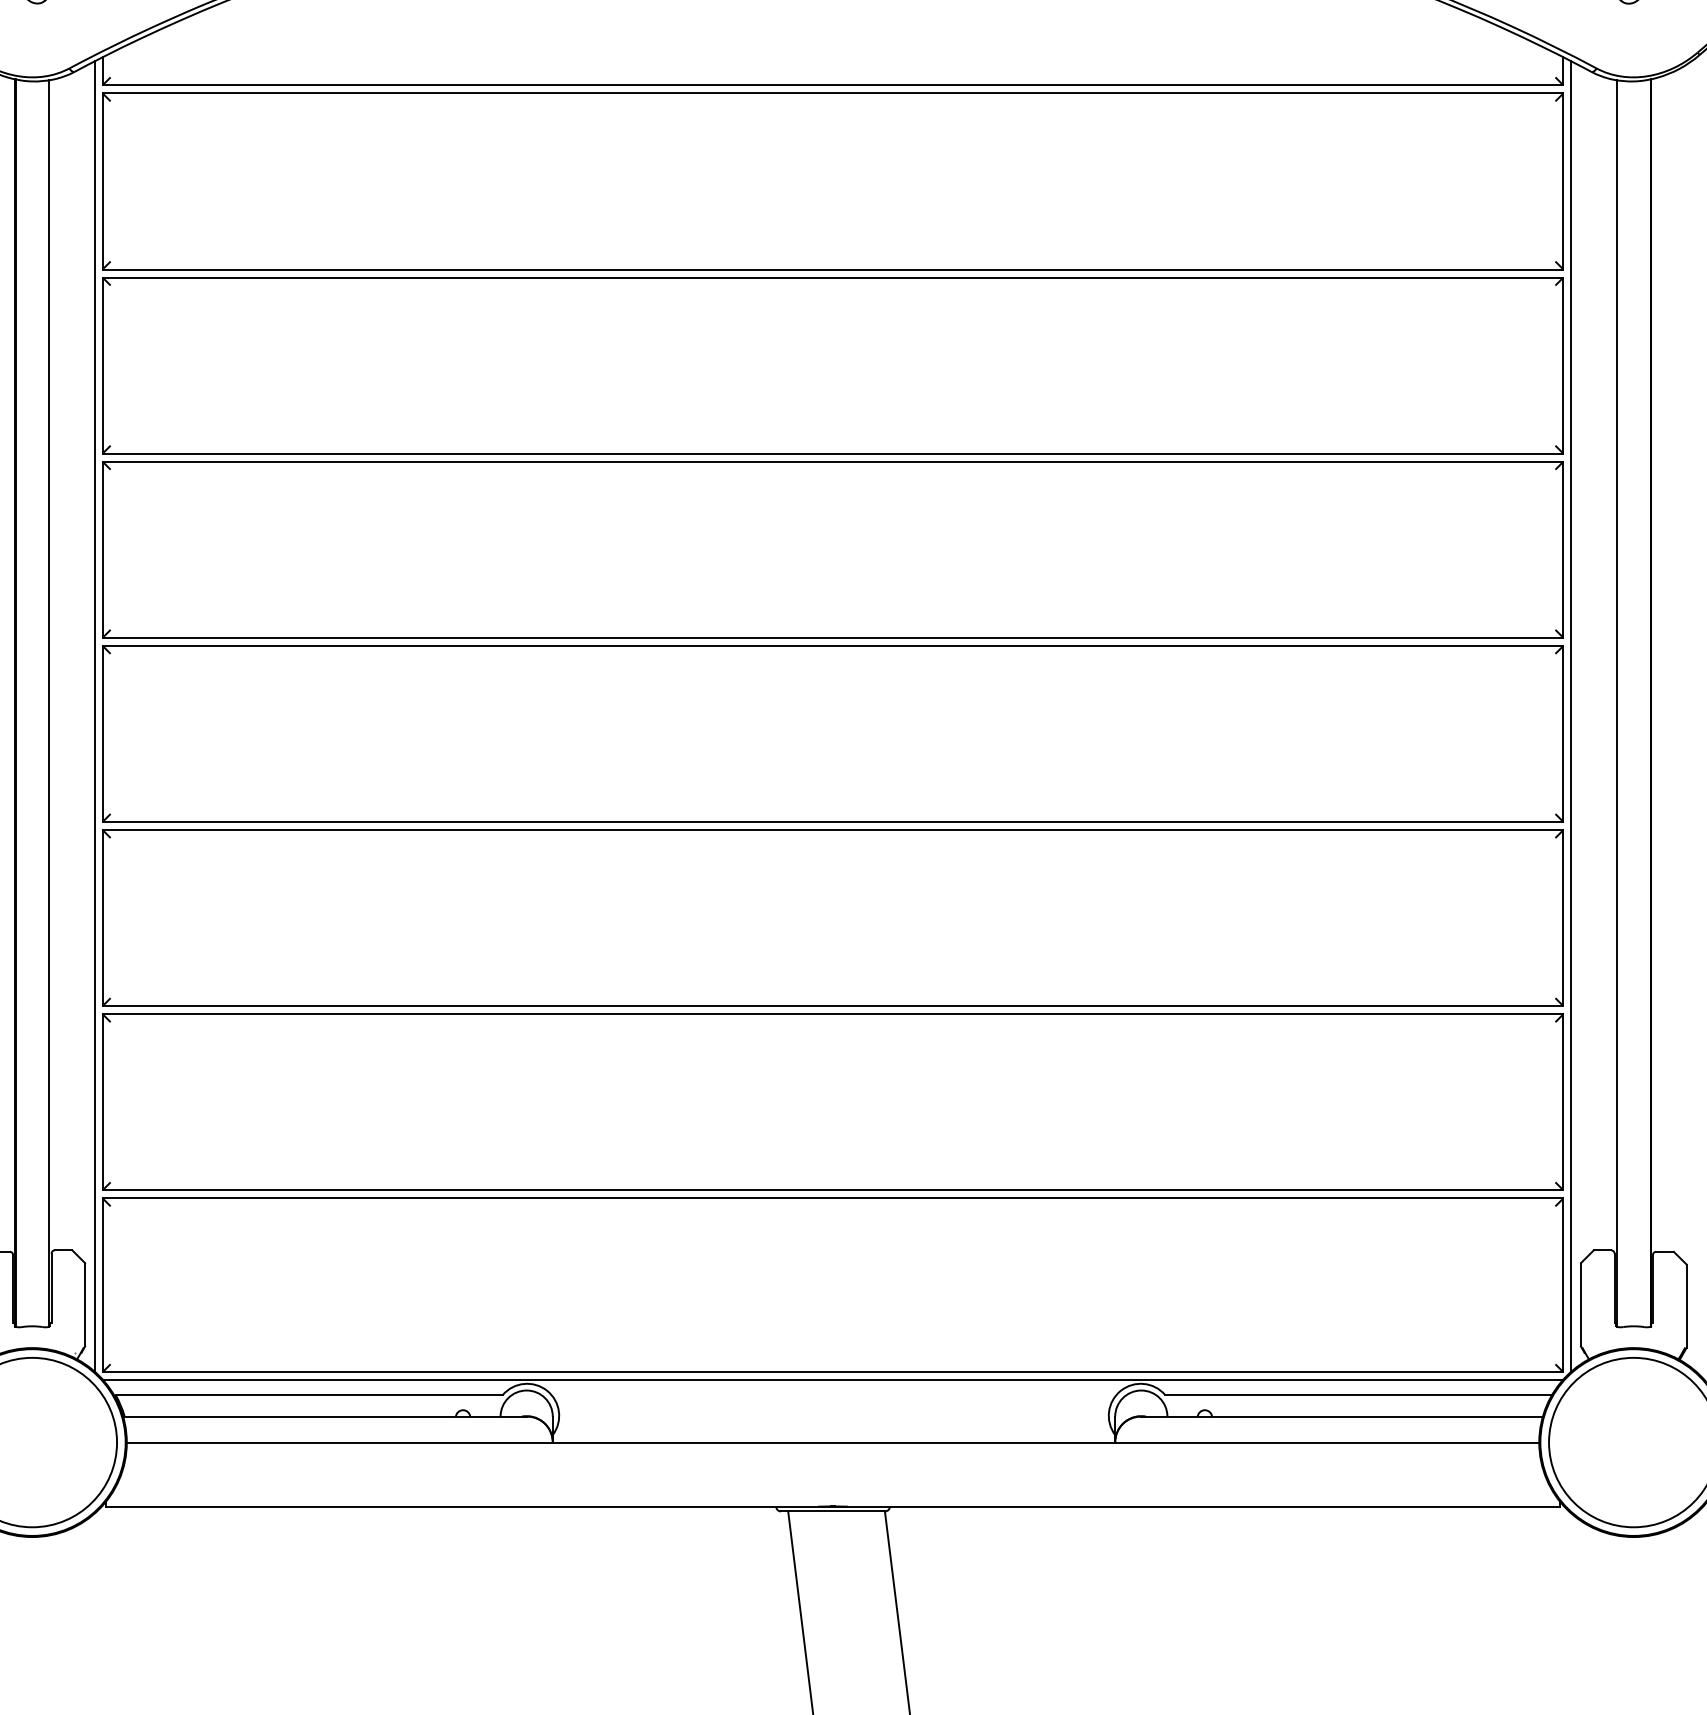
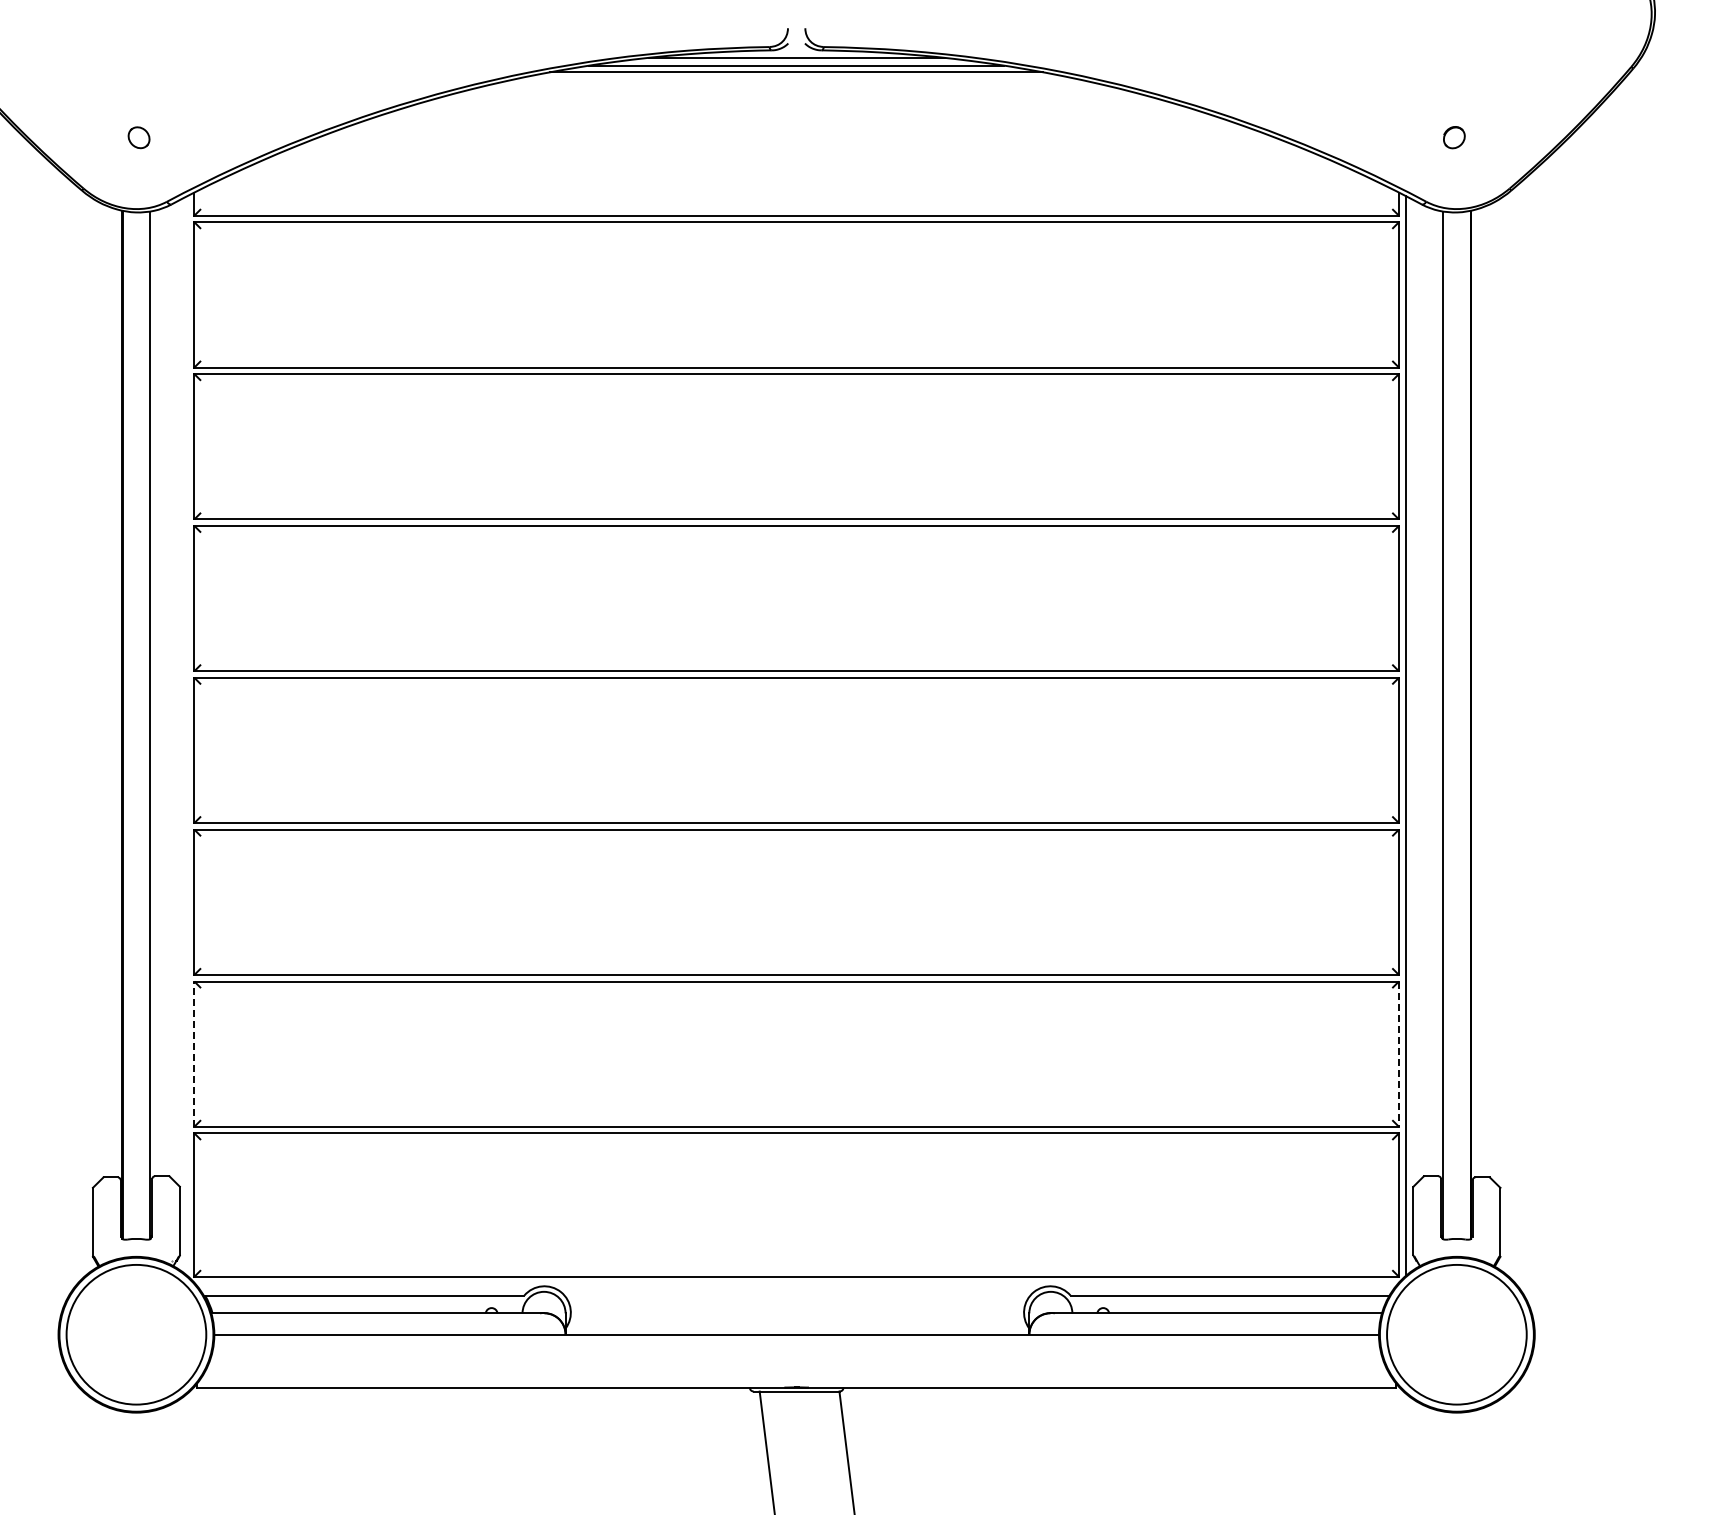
line: (94, 717) -> (187, 736), removed
line: (102, 1102) -> (194, 1054), solid -> dashed
line: (1562, 1102) -> (1398, 1054), solid -> dashed
line: (832, 1380) -> (796, 1283), removed

